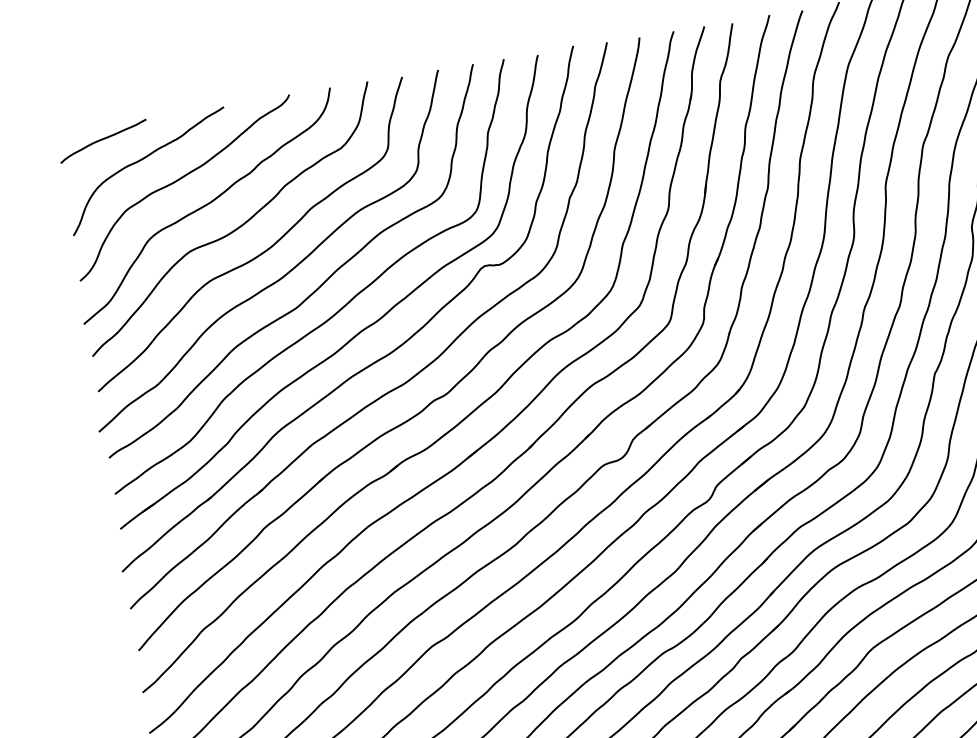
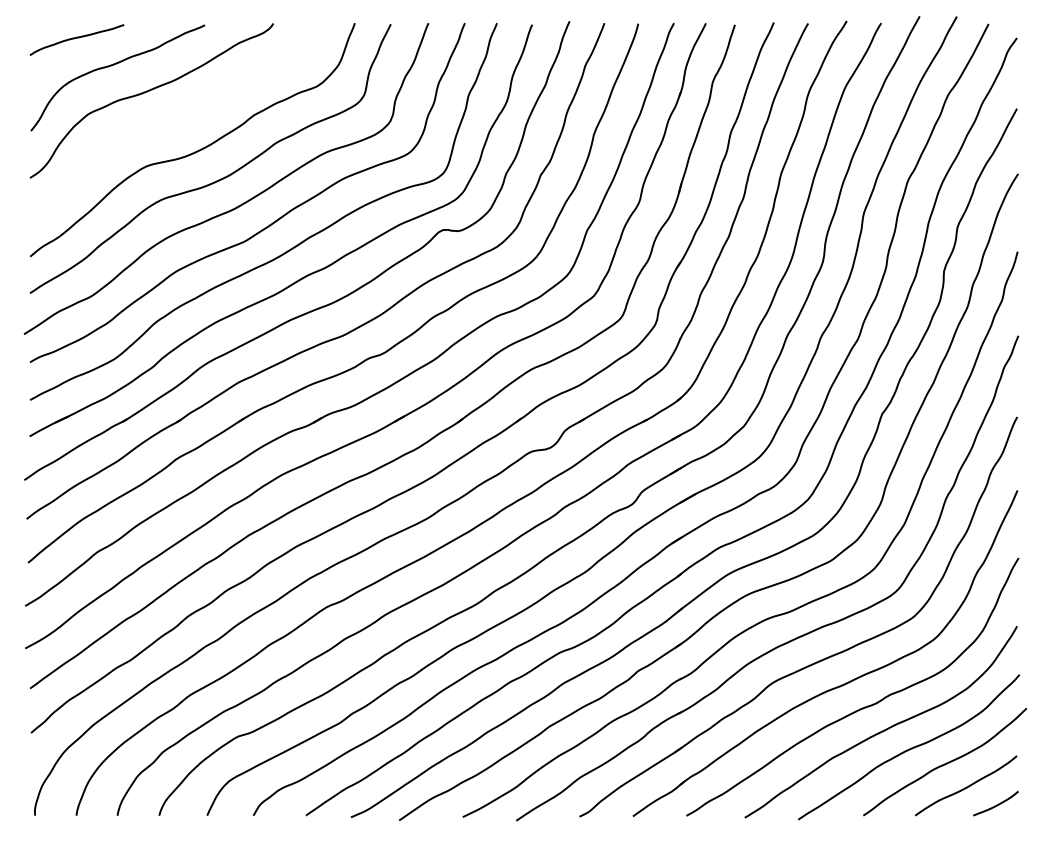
curve: (207, 205) -> (171, 122), removed

